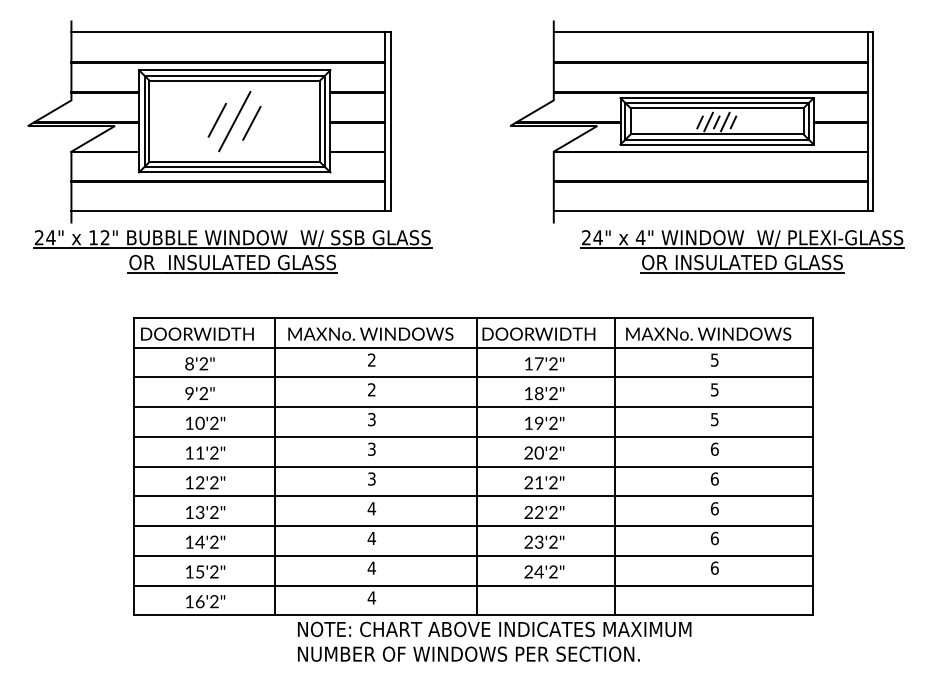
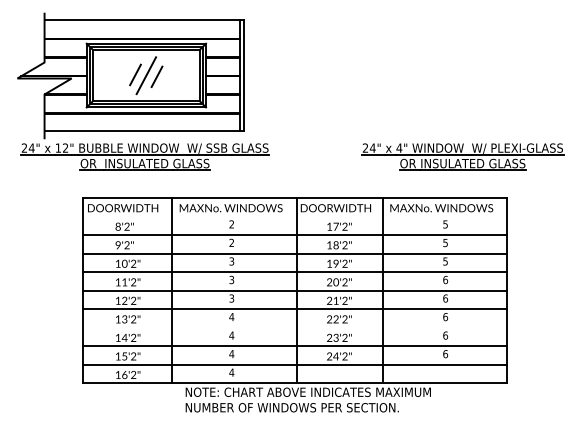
part: (690, 121) -> (430, 75), removed
line: (472, 347) -> (294, 216), removed
line: (472, 525) -> (294, 327), removed

